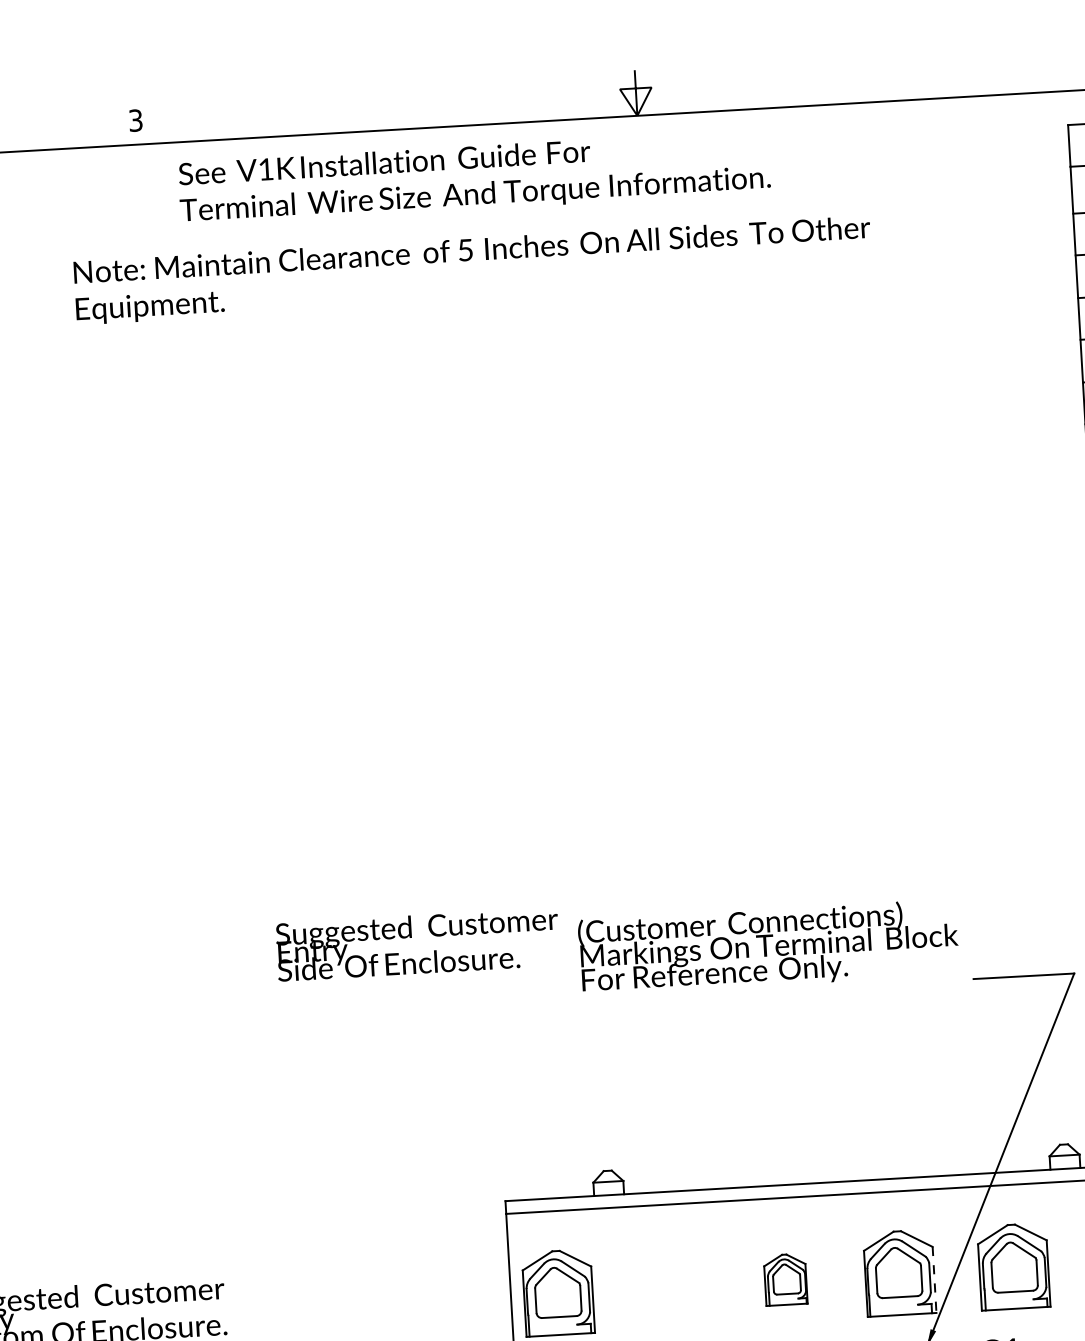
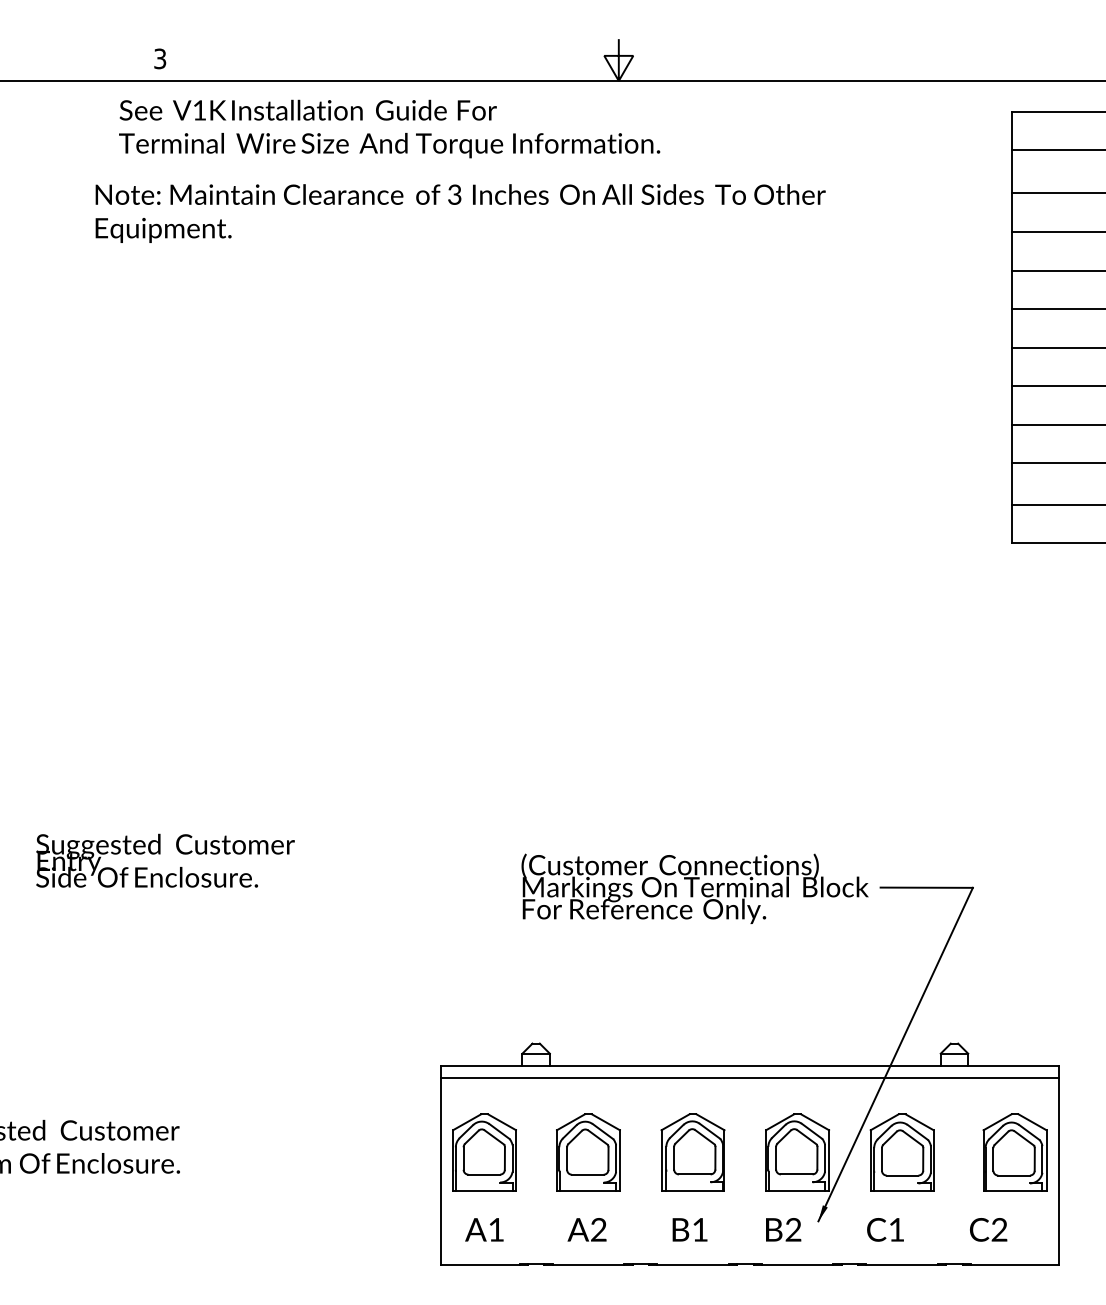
text: (474, 177) -> (389, 128), moved
text: (465, 249) -> (454, 194), 5 -> 3
text: (417, 944) -> (165, 860), moved
text: (768, 947) -> (694, 888), moved
part: (785, 1279) -> (692, 1152), size x1.67
line: (935, 1280) -> (829, 1161), dashed -> solid
part: (671, 1286) -> (588, 1152), added

